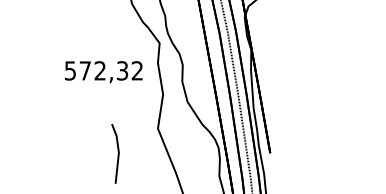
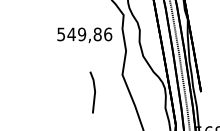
text: (111, 70) -> (89, 34), 572,32 -> 549,86

